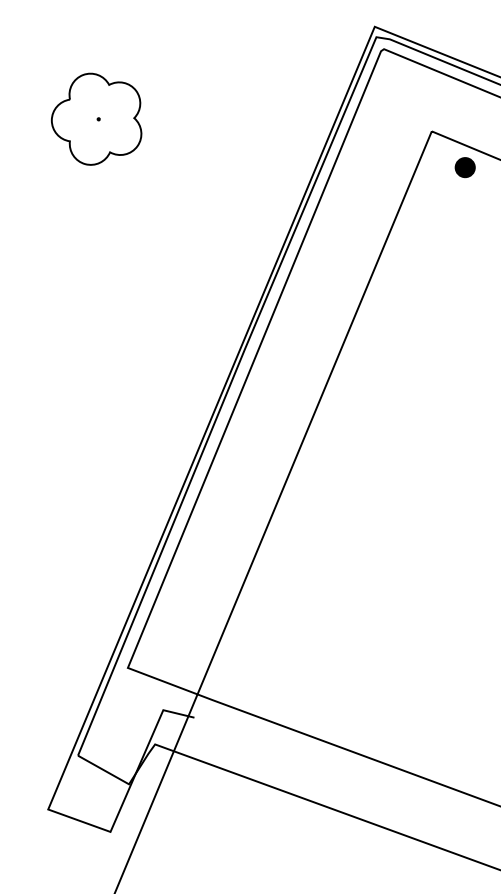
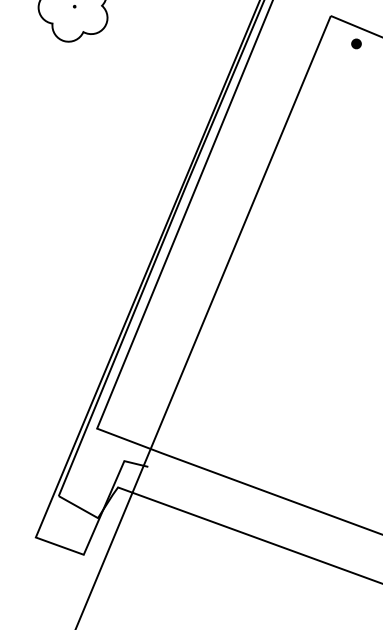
part: (464, 167) -> (356, 43), size x0.6

